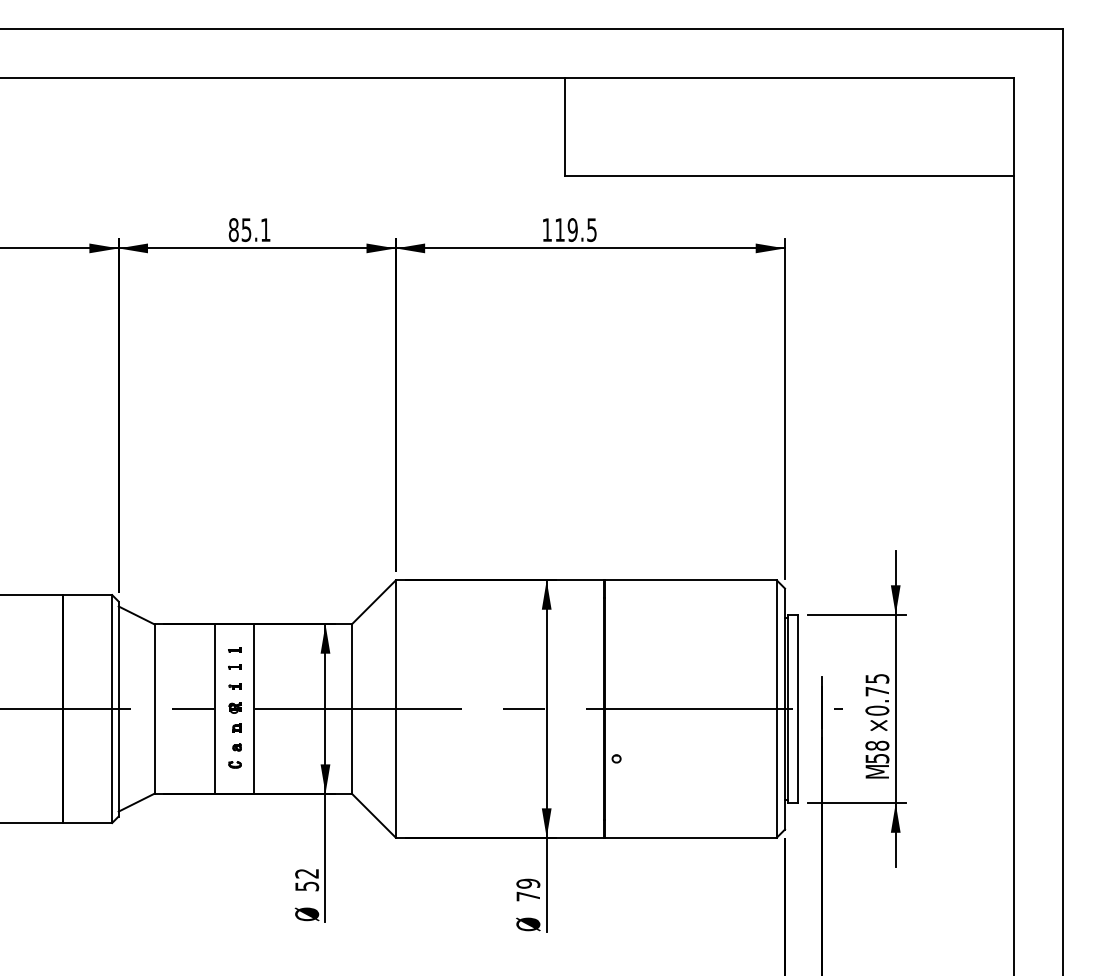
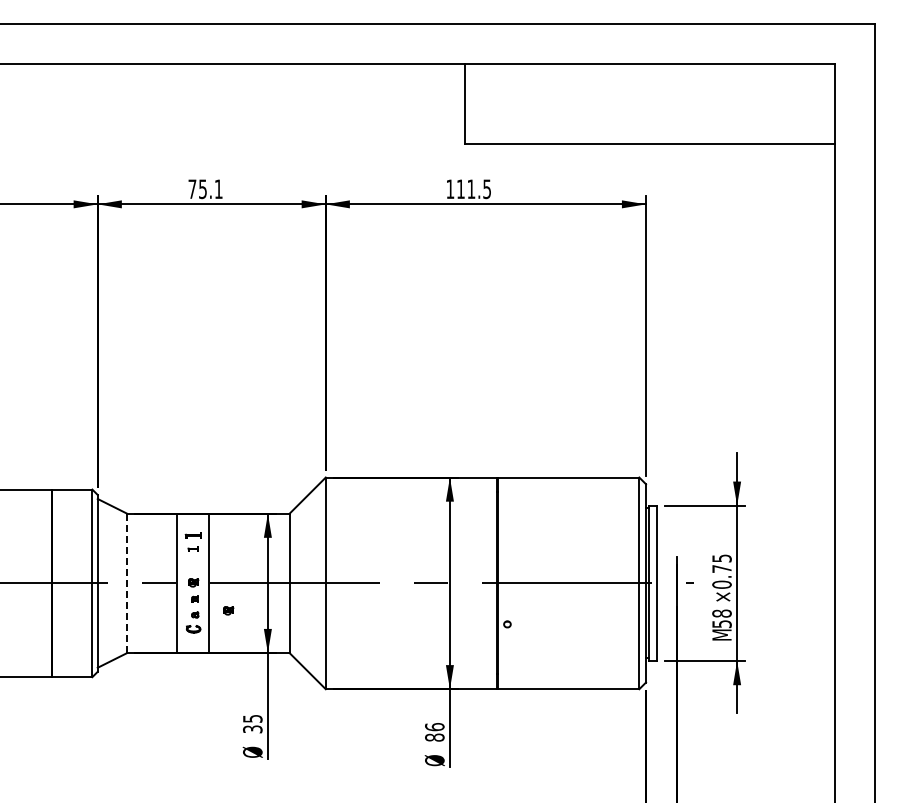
text: (233, 230) -> (192, 189), 85.1 -> 75.1
text: (572, 230) -> (471, 189), 119.5 -> 111.5
part: (233, 649) -> (192, 534), size x1.6
part: (233, 686) -> (192, 564), removed
line: (154, 709) -> (127, 583), solid -> dashed
part: (277, 741) -> (228, 610), added
part: (235, 765) -> (193, 629), size x1.4
text: (306, 879) -> (252, 723), 52 -> 35
text: (527, 890) -> (434, 732), 79 -> 86

